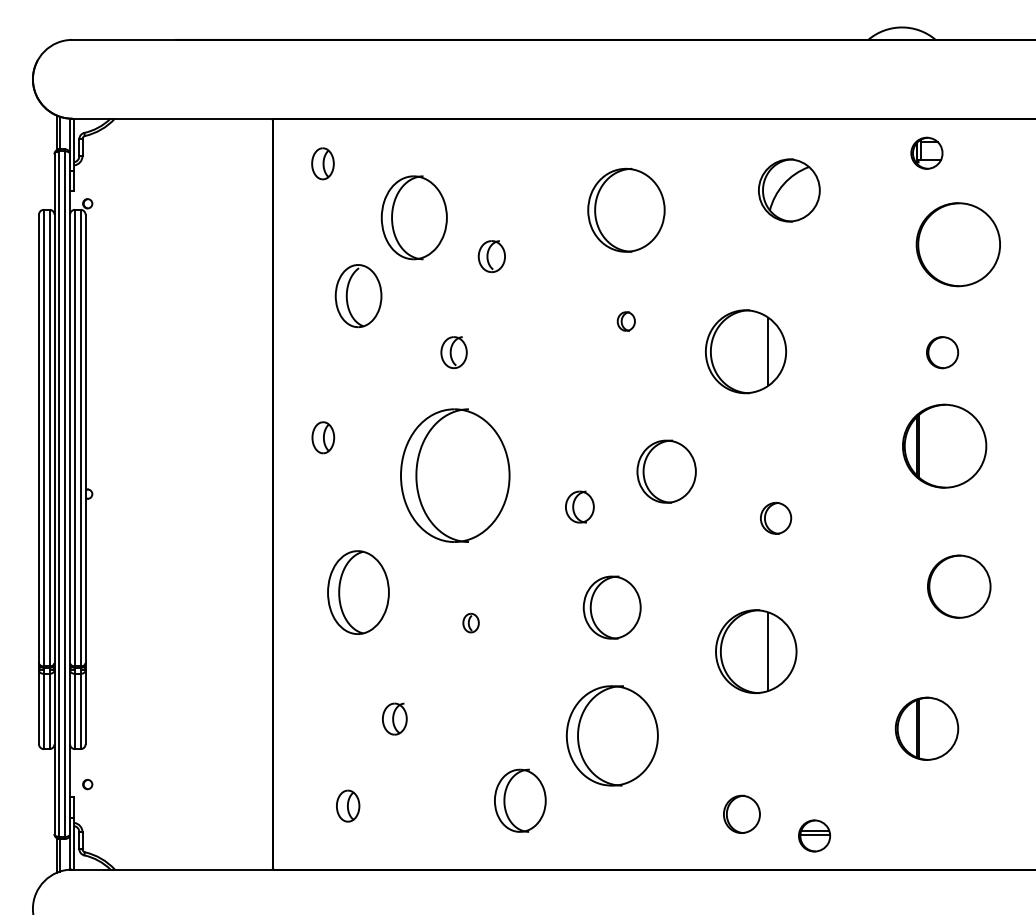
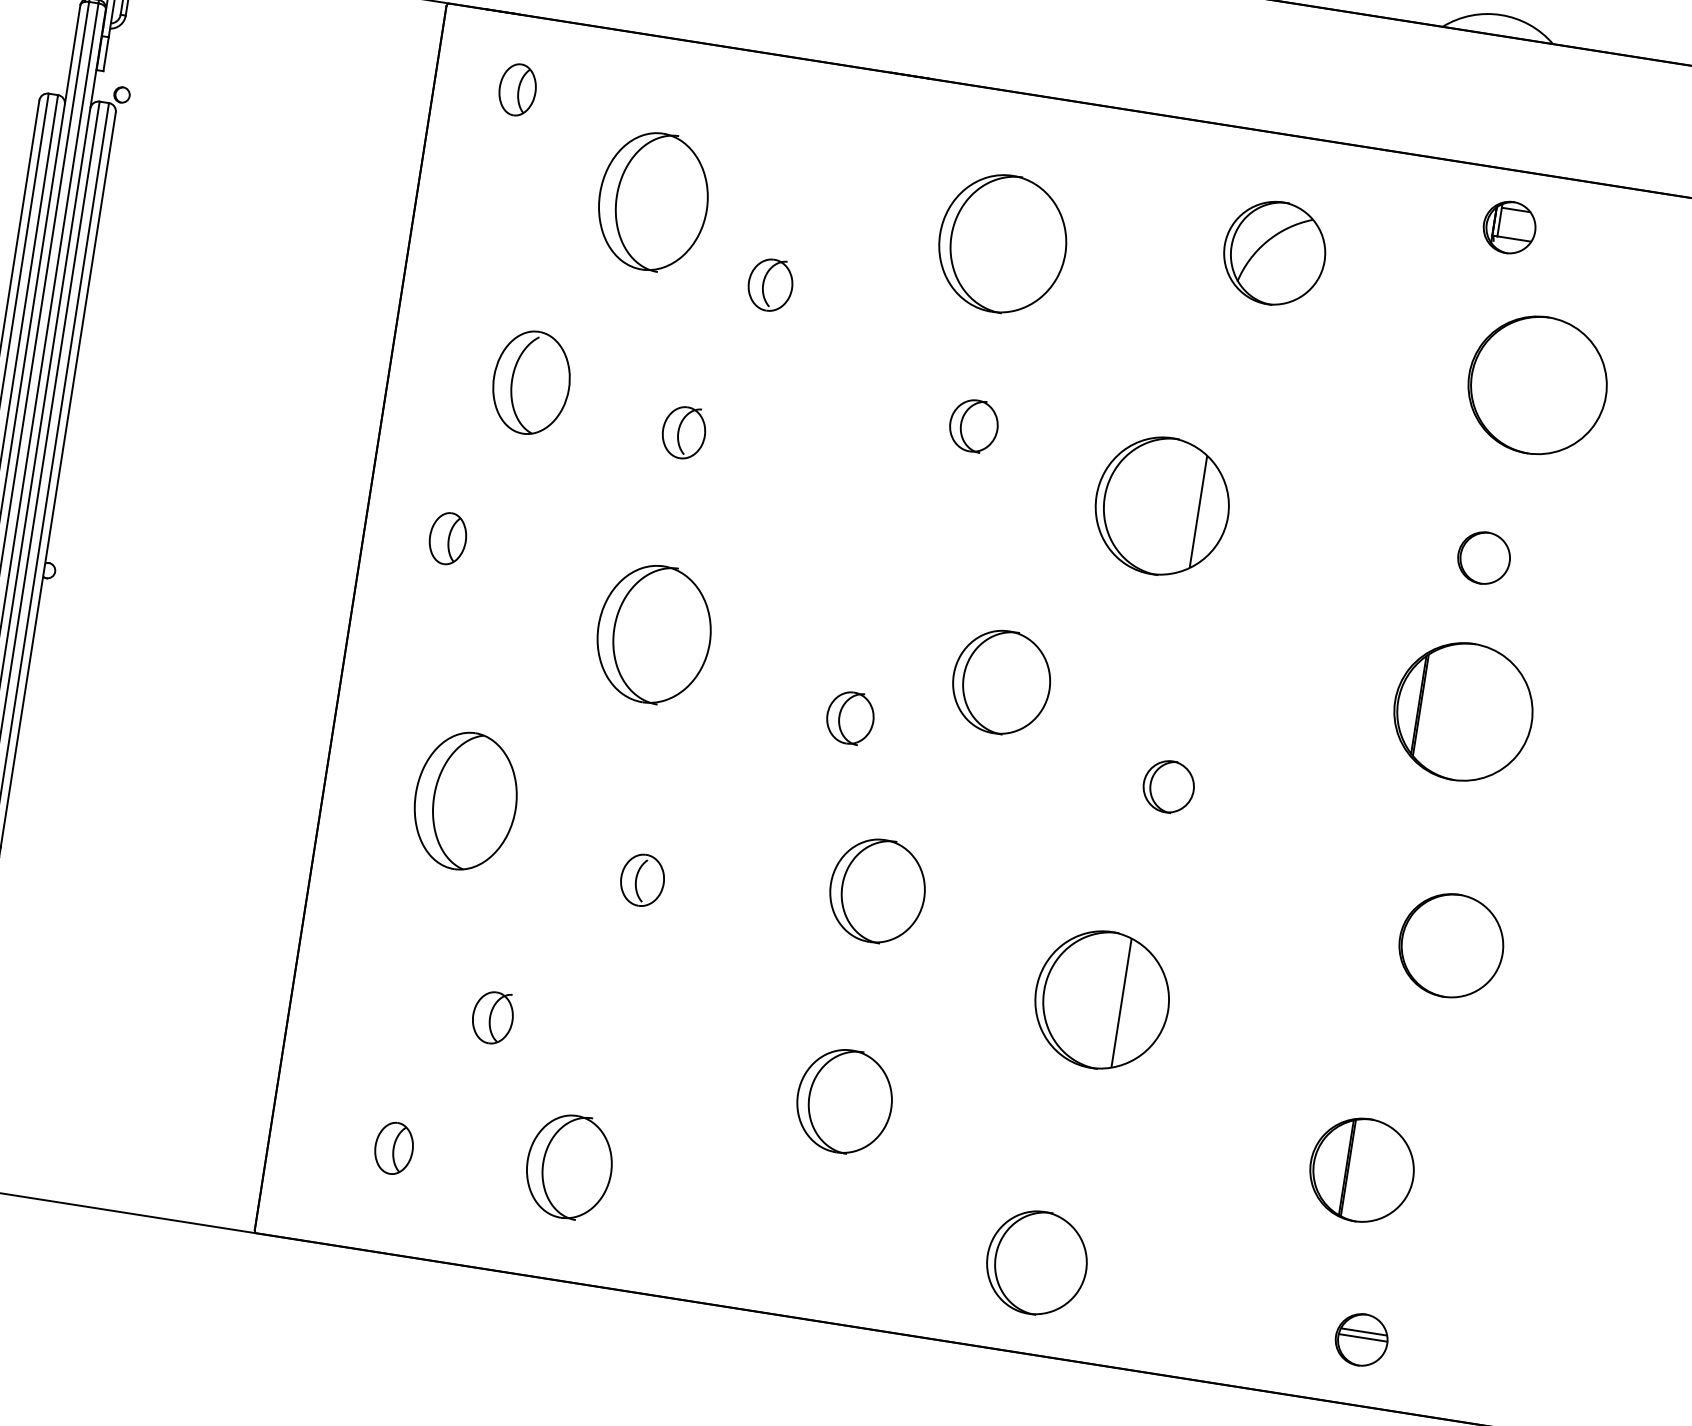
part: (358, 296) -> (531, 383), moved
part: (626, 321) -> (974, 426), size x1.67
part: (454, 475) -> (653, 634), size x0.62
part: (470, 622) -> (641, 879), size x1.67
part: (611, 736) -> (843, 1101), size x0.62
part: (520, 800) -> (569, 1166), moved
part: (741, 814) -> (1036, 1263), size x1.67
part: (814, 835) -> (1361, 1339), moved

